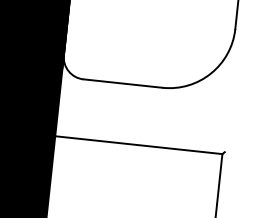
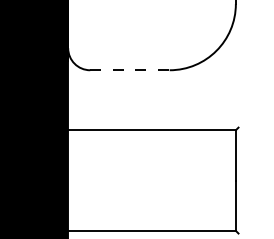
line: (122, 83) -> (129, 70), solid -> dashed

